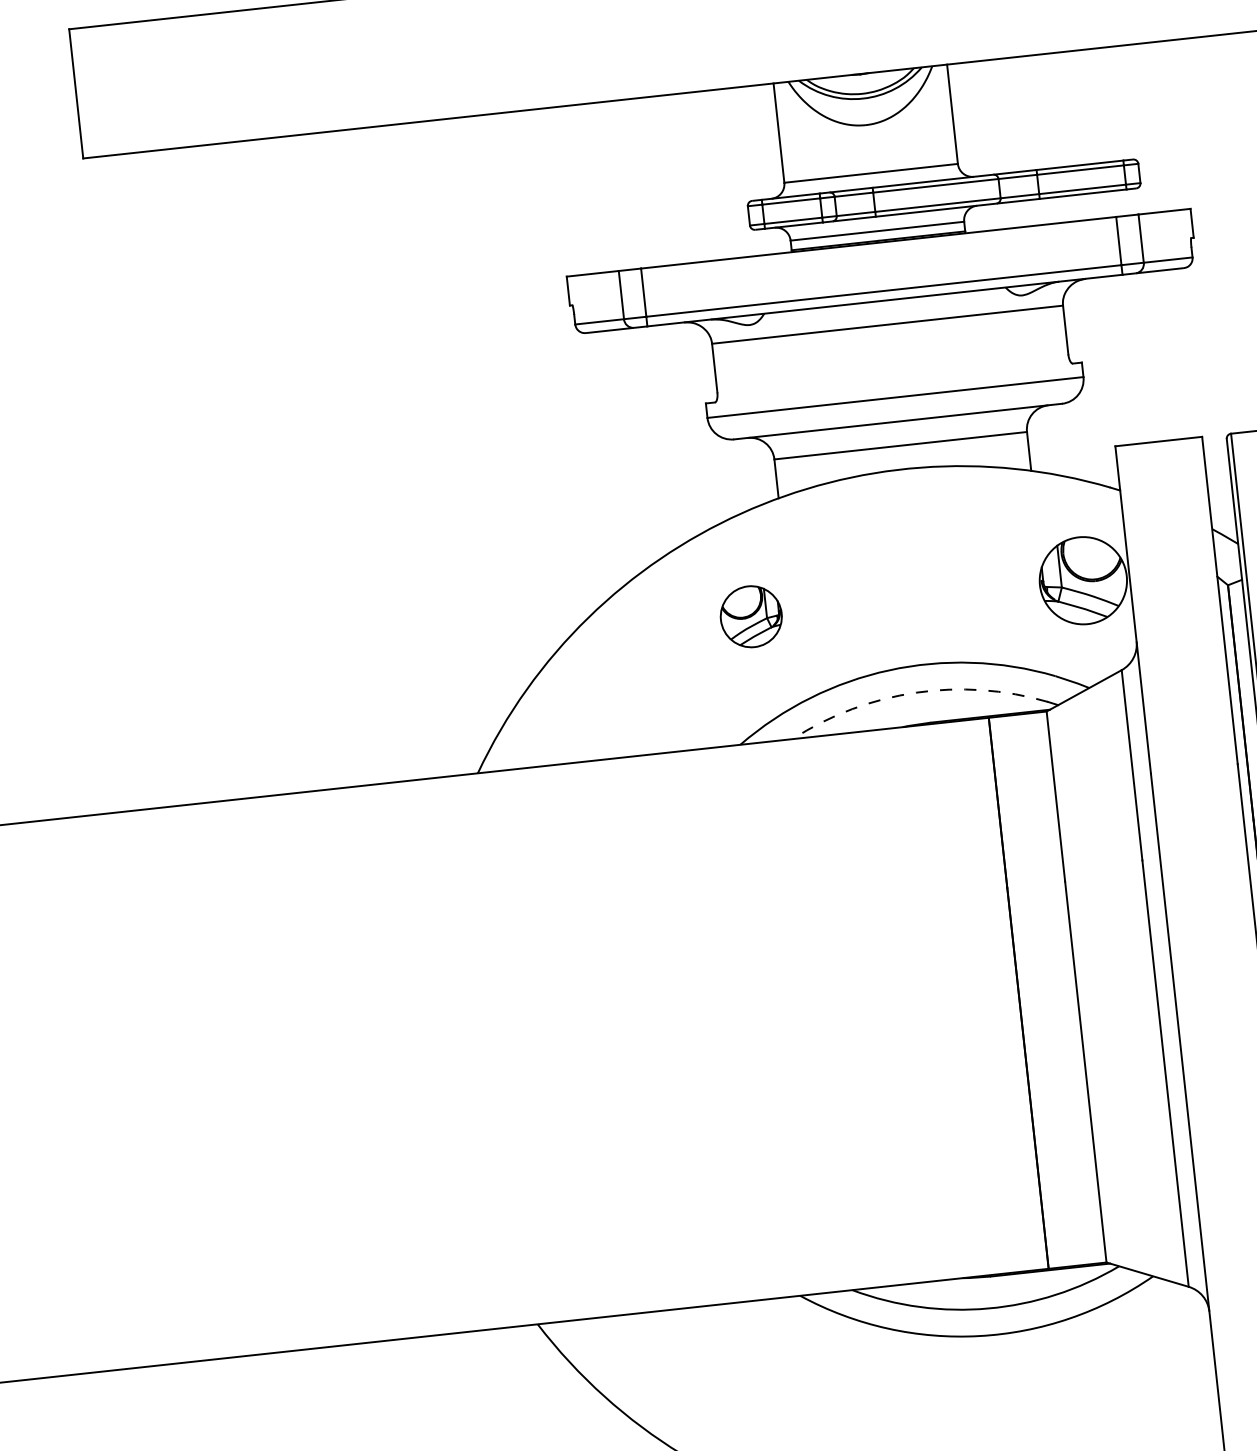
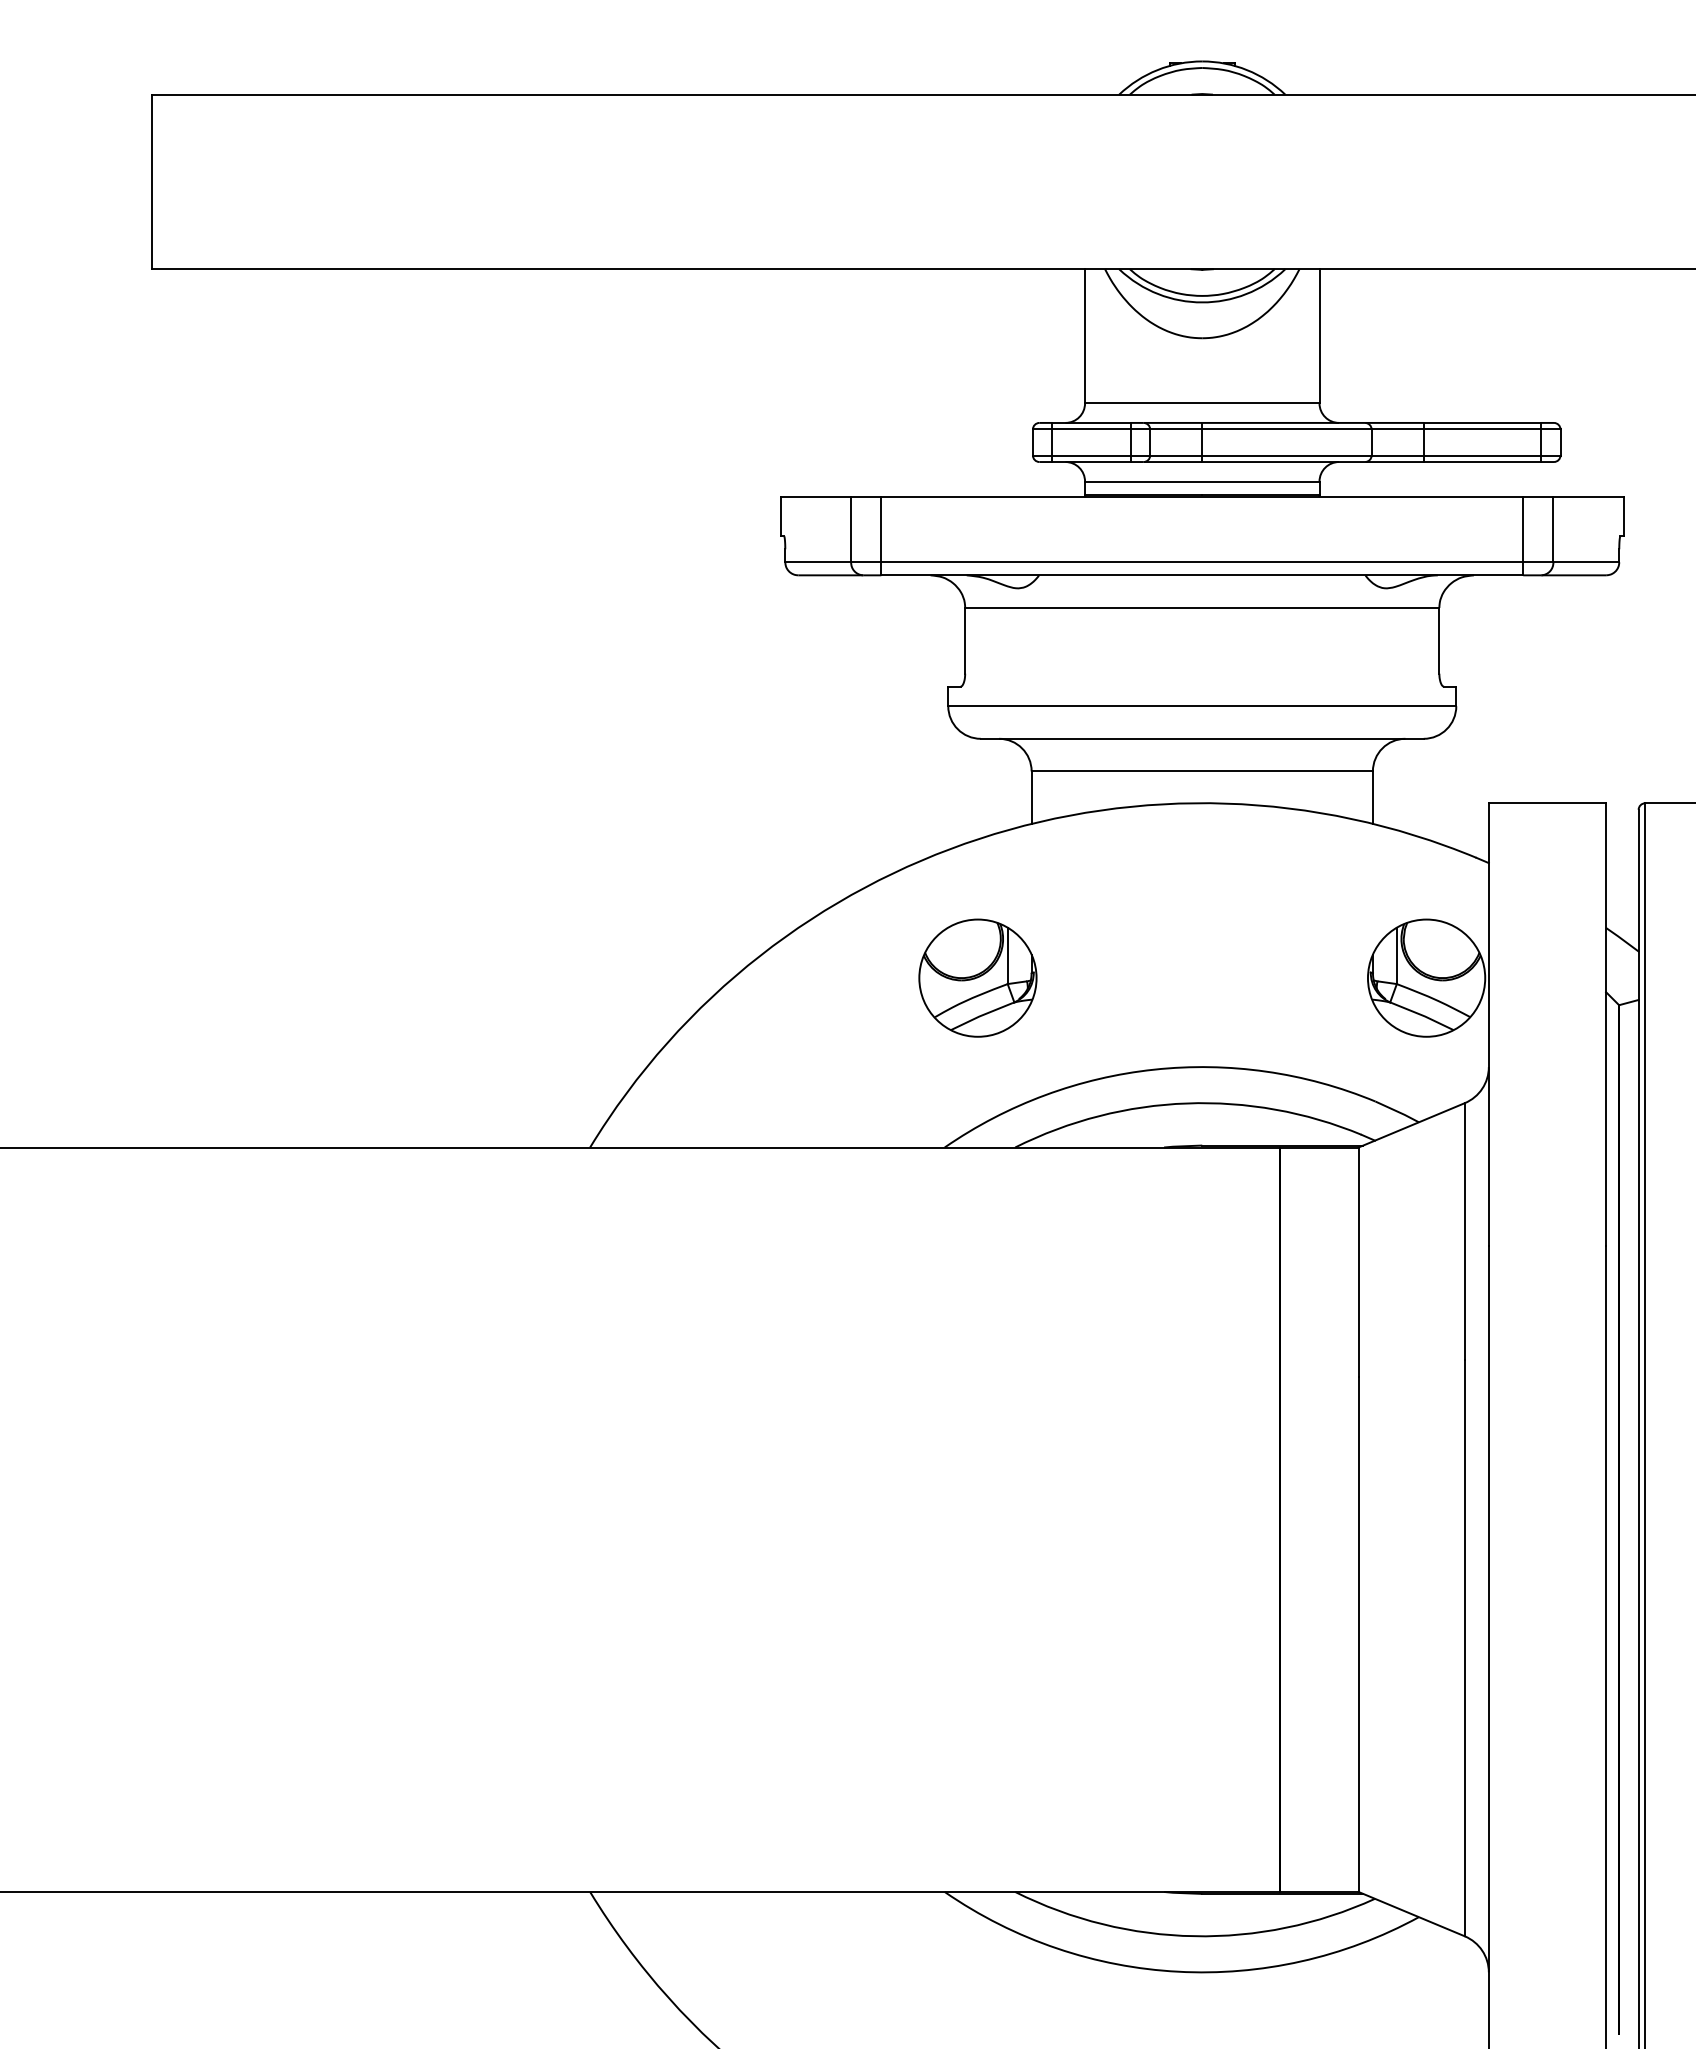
part: (750, 616) -> (977, 977), size x1.43
arc: (916, 692) -> (1187, 1103), dashed -> solid

